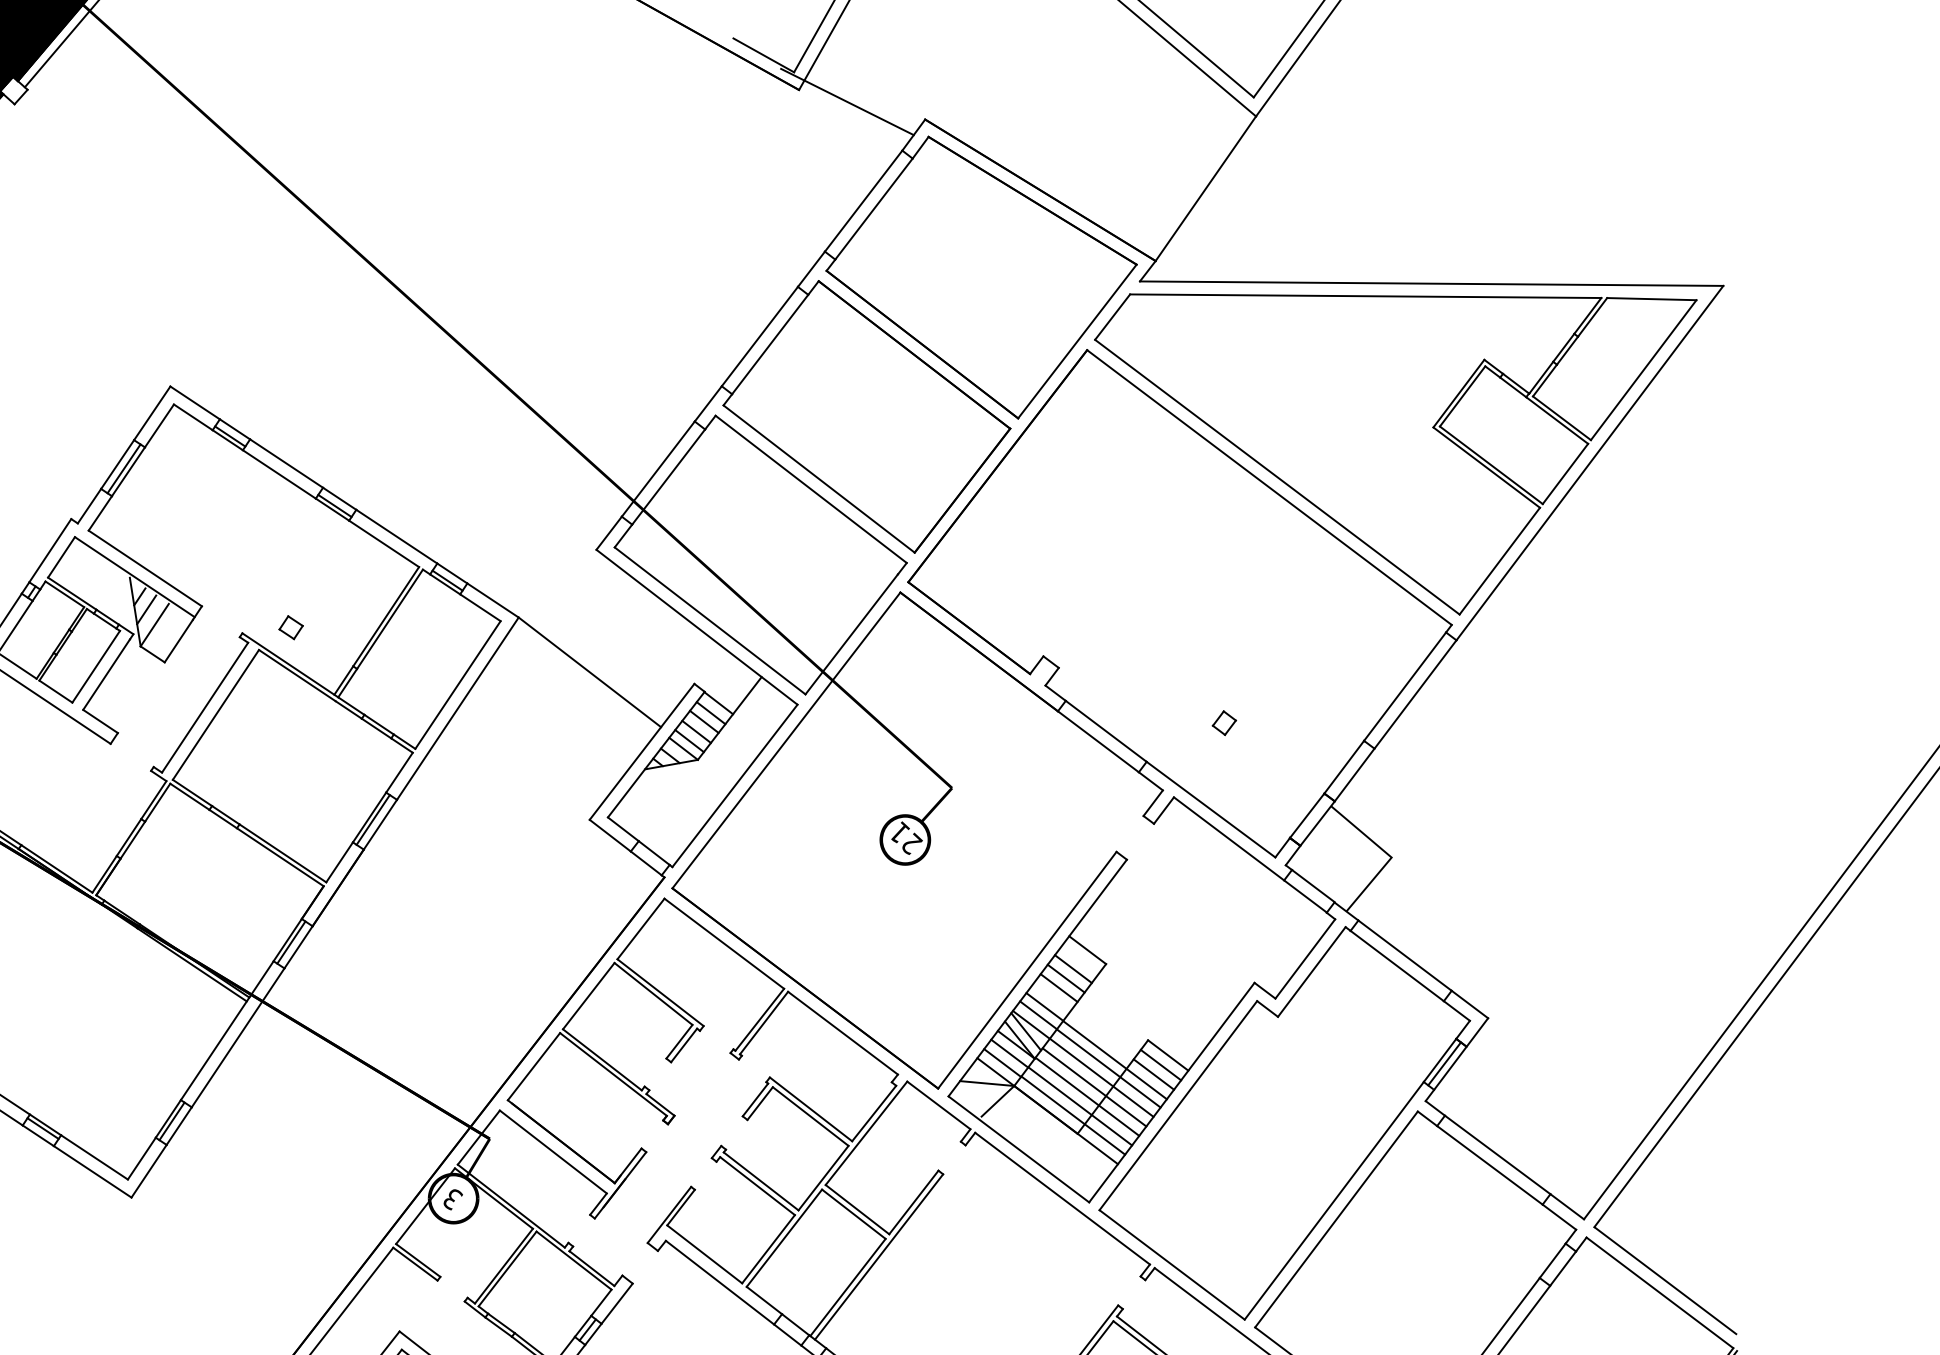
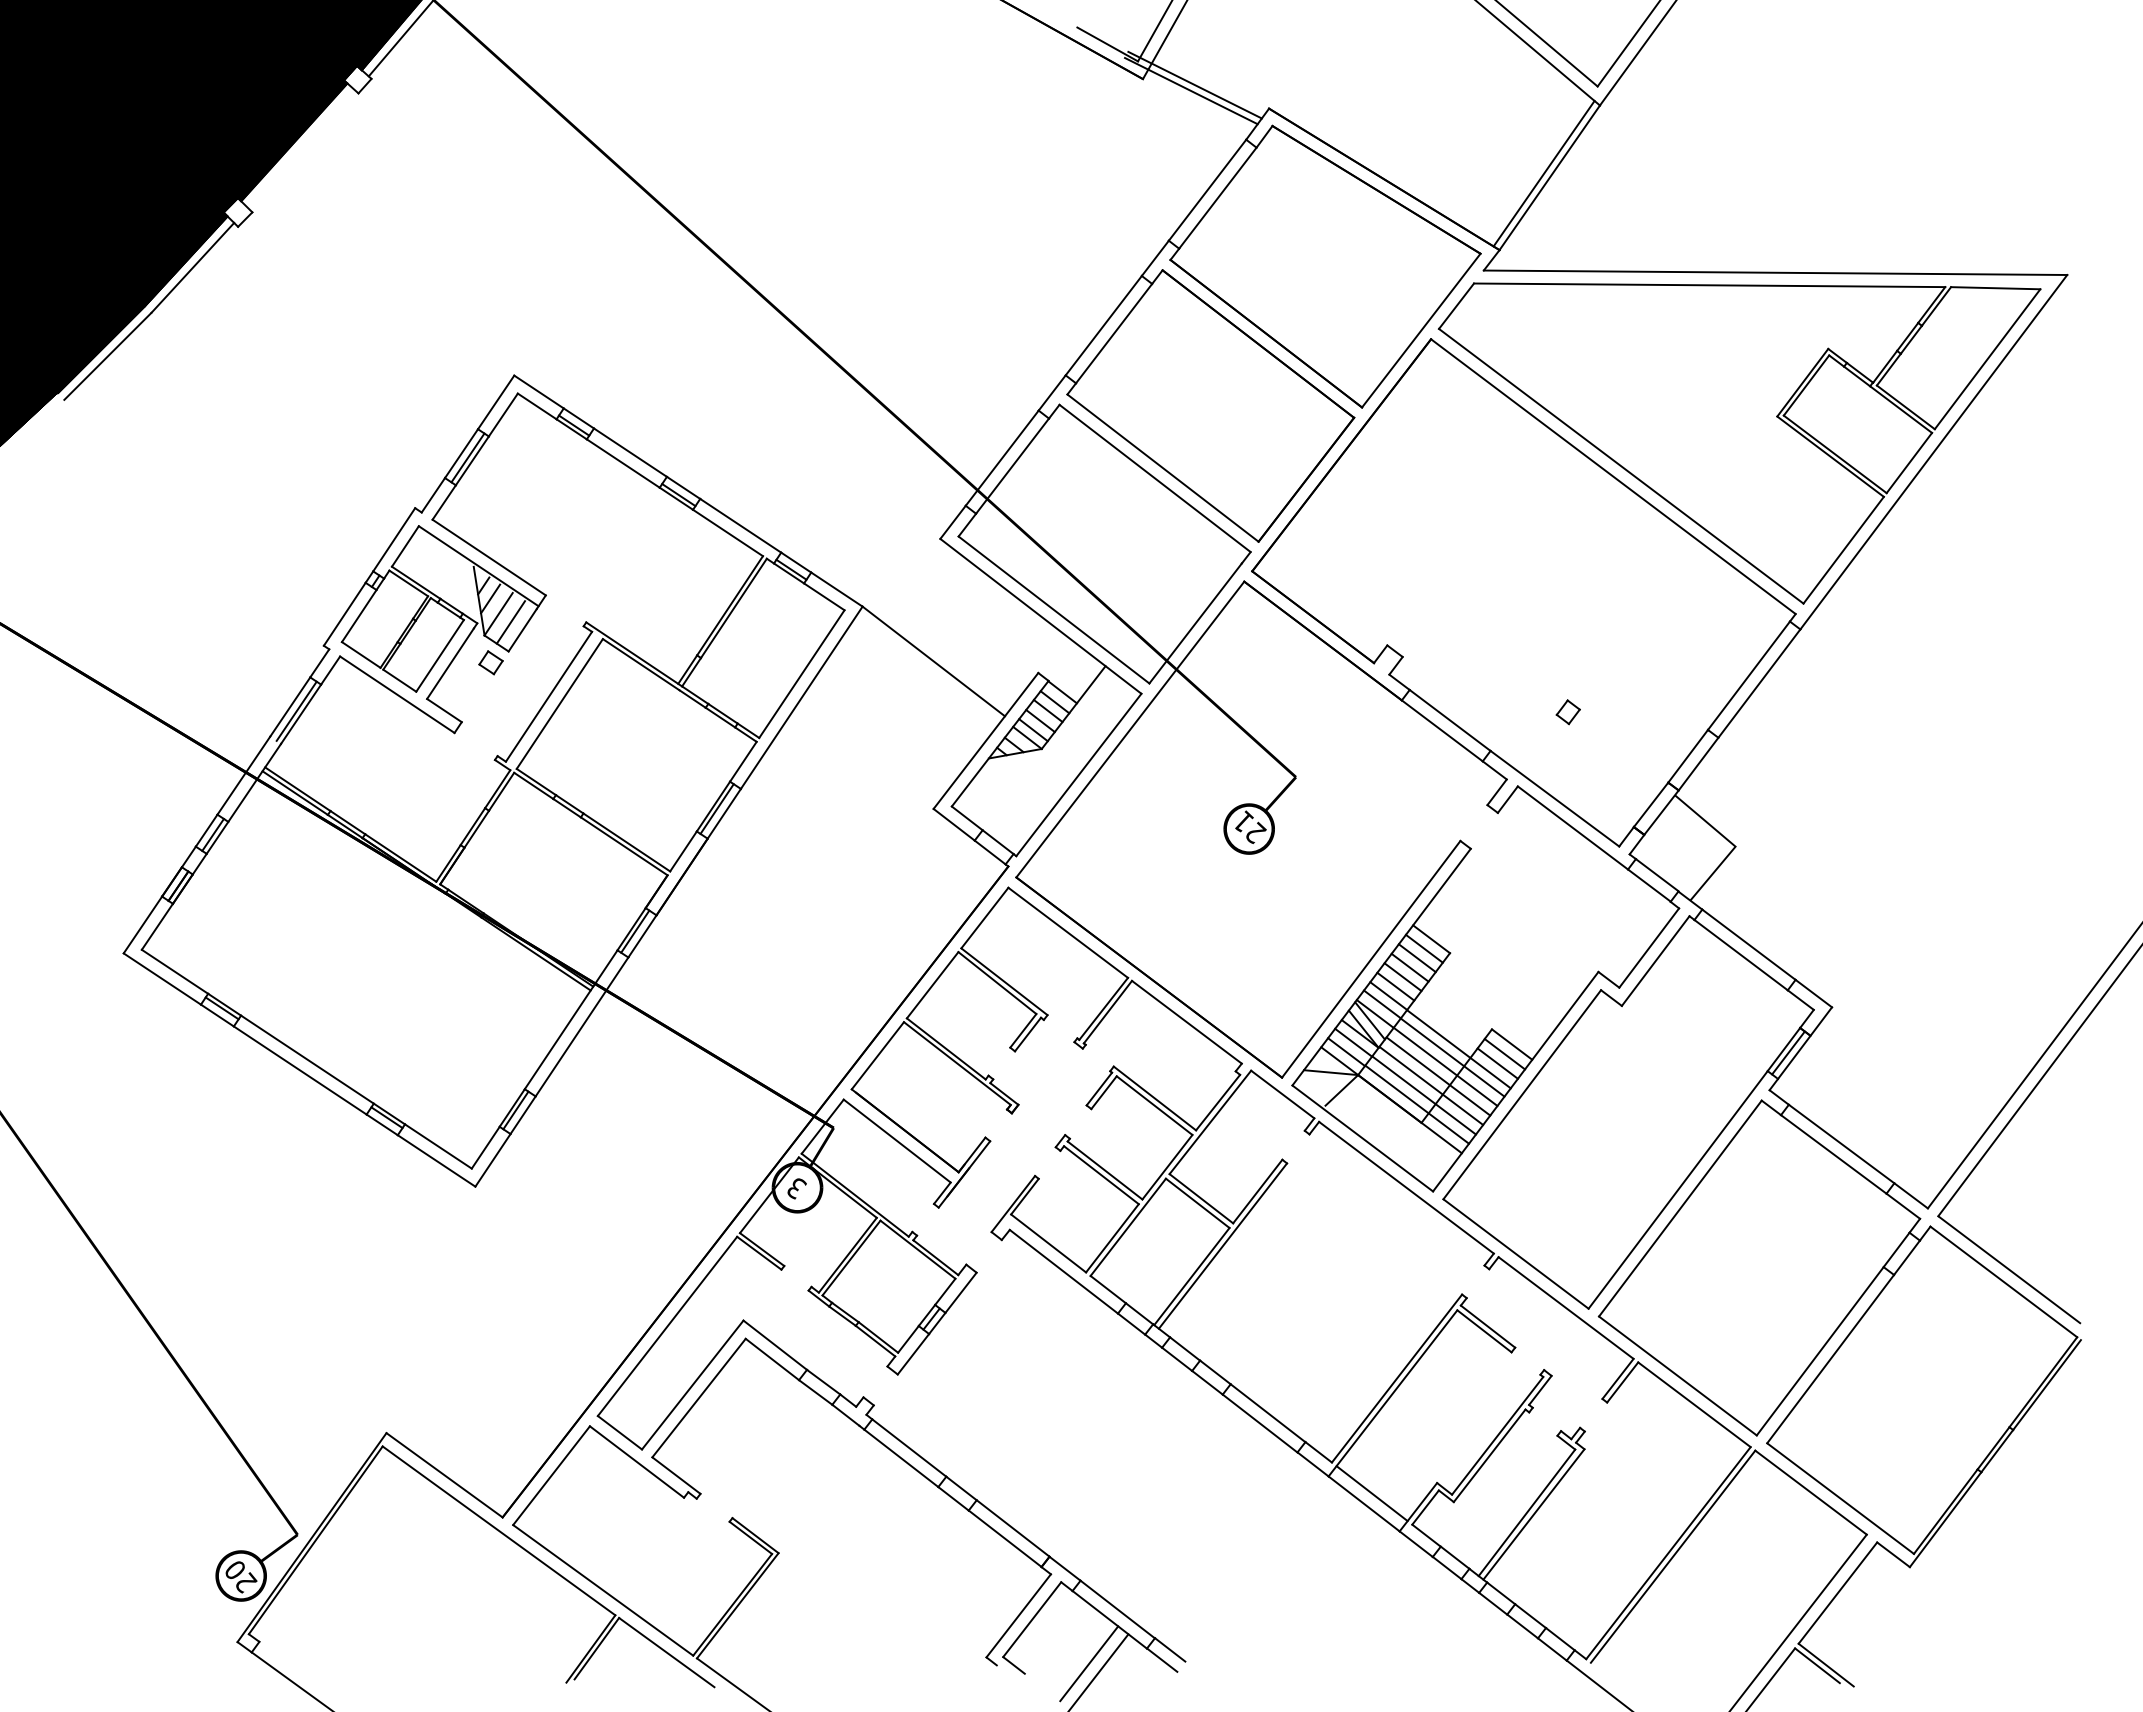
line: (850, 95) -> (1194, 84), added
line: (1199, 184) -> (1543, 173), added
part: (290, 627) -> (490, 662), moved
line: (166, 633) -> (510, 622), added
line: (1079, 959) -> (1423, 948), added
line: (1051, 997) -> (1395, 986), added

